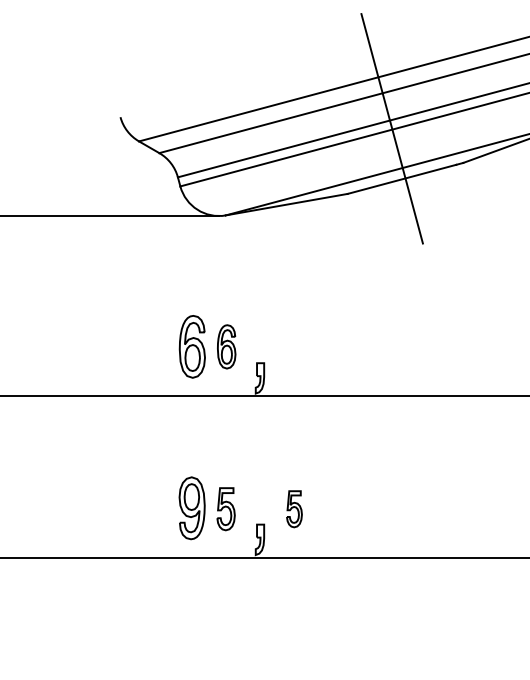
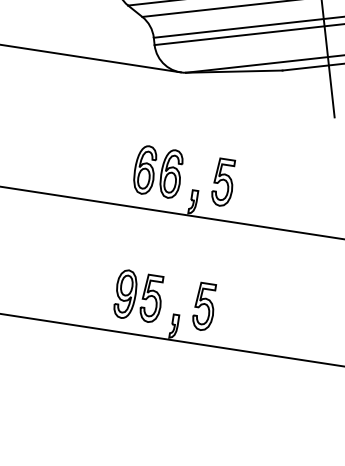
part: (226, 346) -> (171, 173), size x1.43
part: (294, 347) -> (223, 182), added
part: (225, 509) -> (151, 299), size x1.43
part: (294, 509) -> (204, 307), size x1.67

